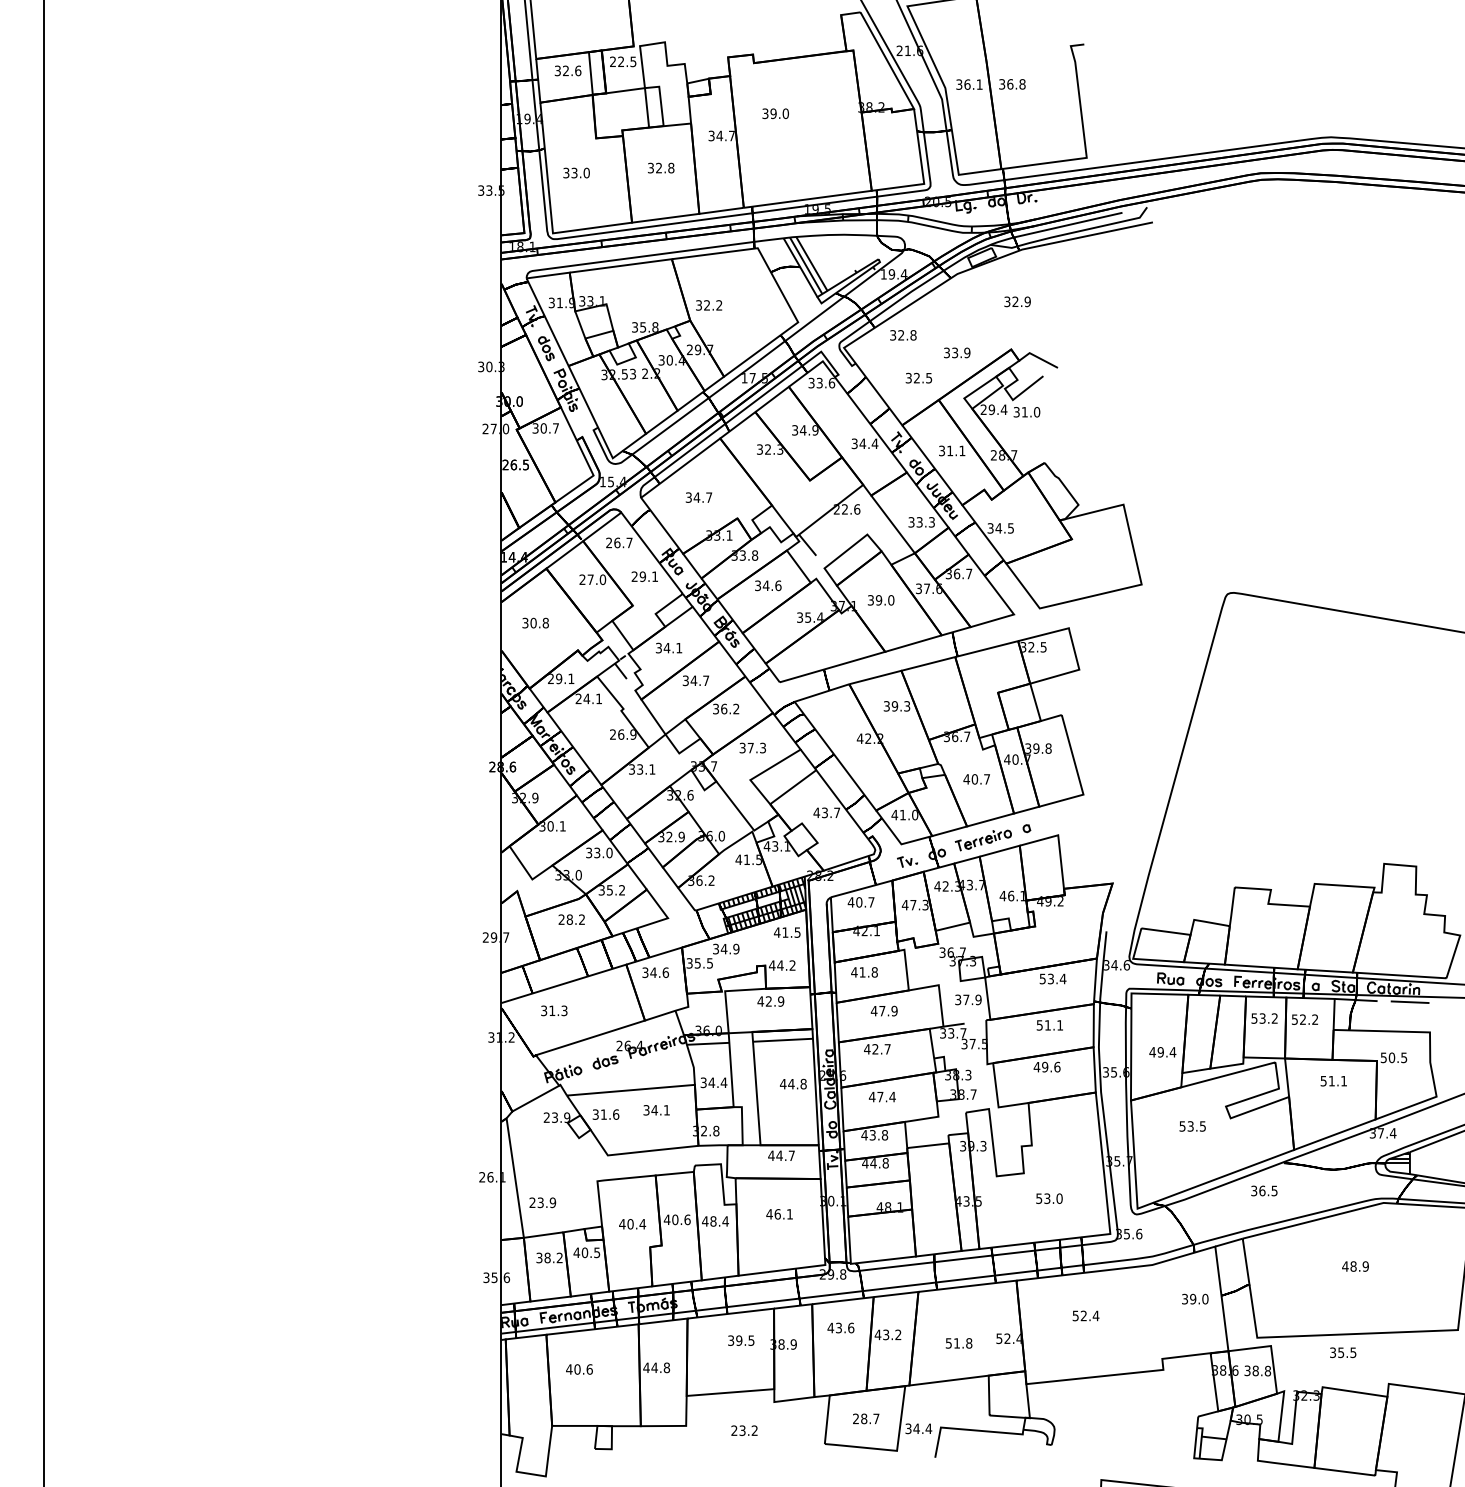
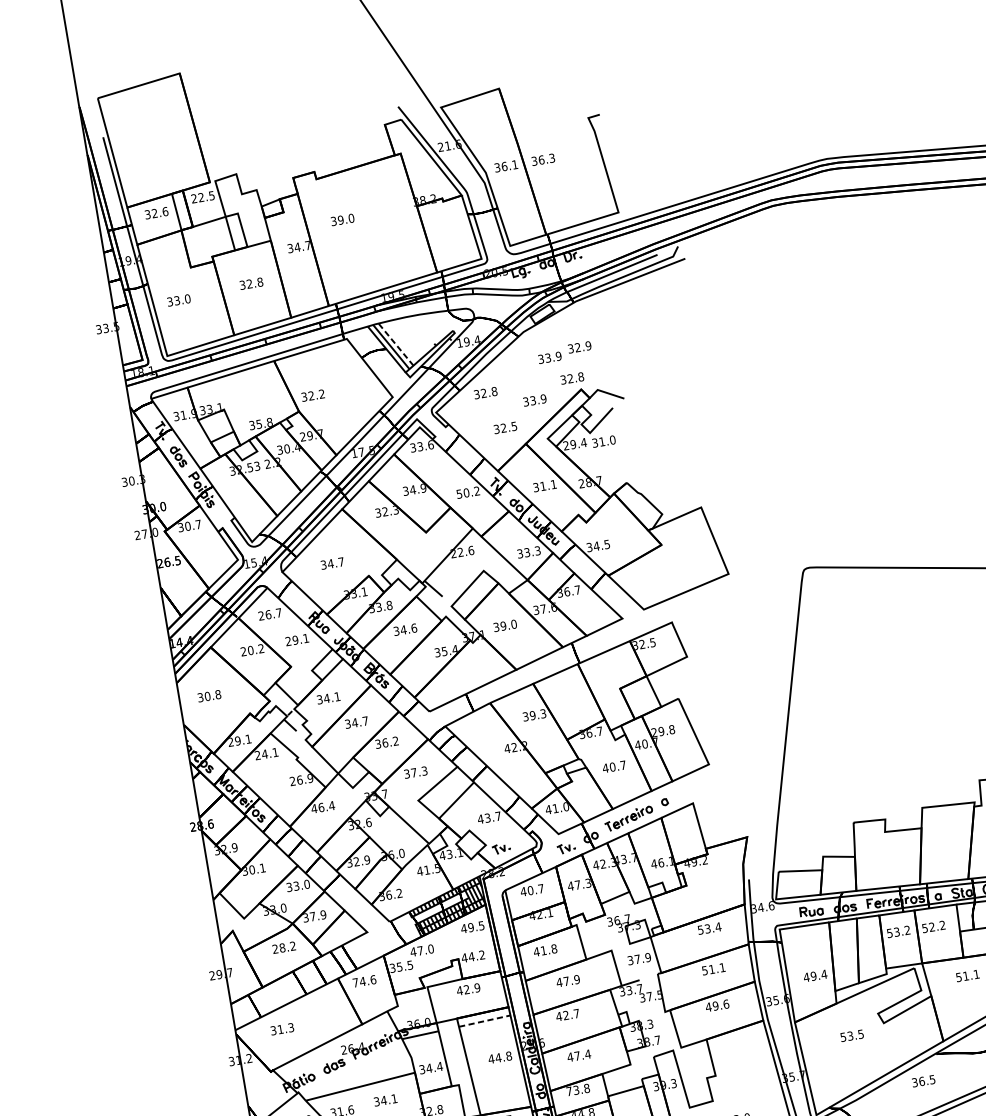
text: (1022, 84) -> (552, 158), 36.8 -> 36.3
line: (811, 263) -> (395, 344), solid -> dashed
part: (982, 307) -> (550, 357), added
part: (1003, 335) -> (572, 378), added
text: (865, 443) -> (468, 492), 34.4 -> 50.2
text: (596, 579) -> (255, 649), 27.0 -> 20.2
text: (1028, 748) -> (654, 732), 39.8 -> 29.8
text: (641, 769) -> (322, 807), 33.1 -> 46.4
part: (834, 849) -> (501, 848), added
text: (616, 890) -> (318, 915), 35.2 -> 37.9
text: (785, 932) -> (471, 927), 41.5 -> 49.5
text: (725, 948) -> (421, 950), 34.9 -> 47.0
text: (645, 972) -> (355, 982), 34.6 -> 74.6
line: (783, 1040) -> (485, 1021), solid -> dashed
text: (864, 1135) -> (569, 1091), 43.8 -> 73.8

